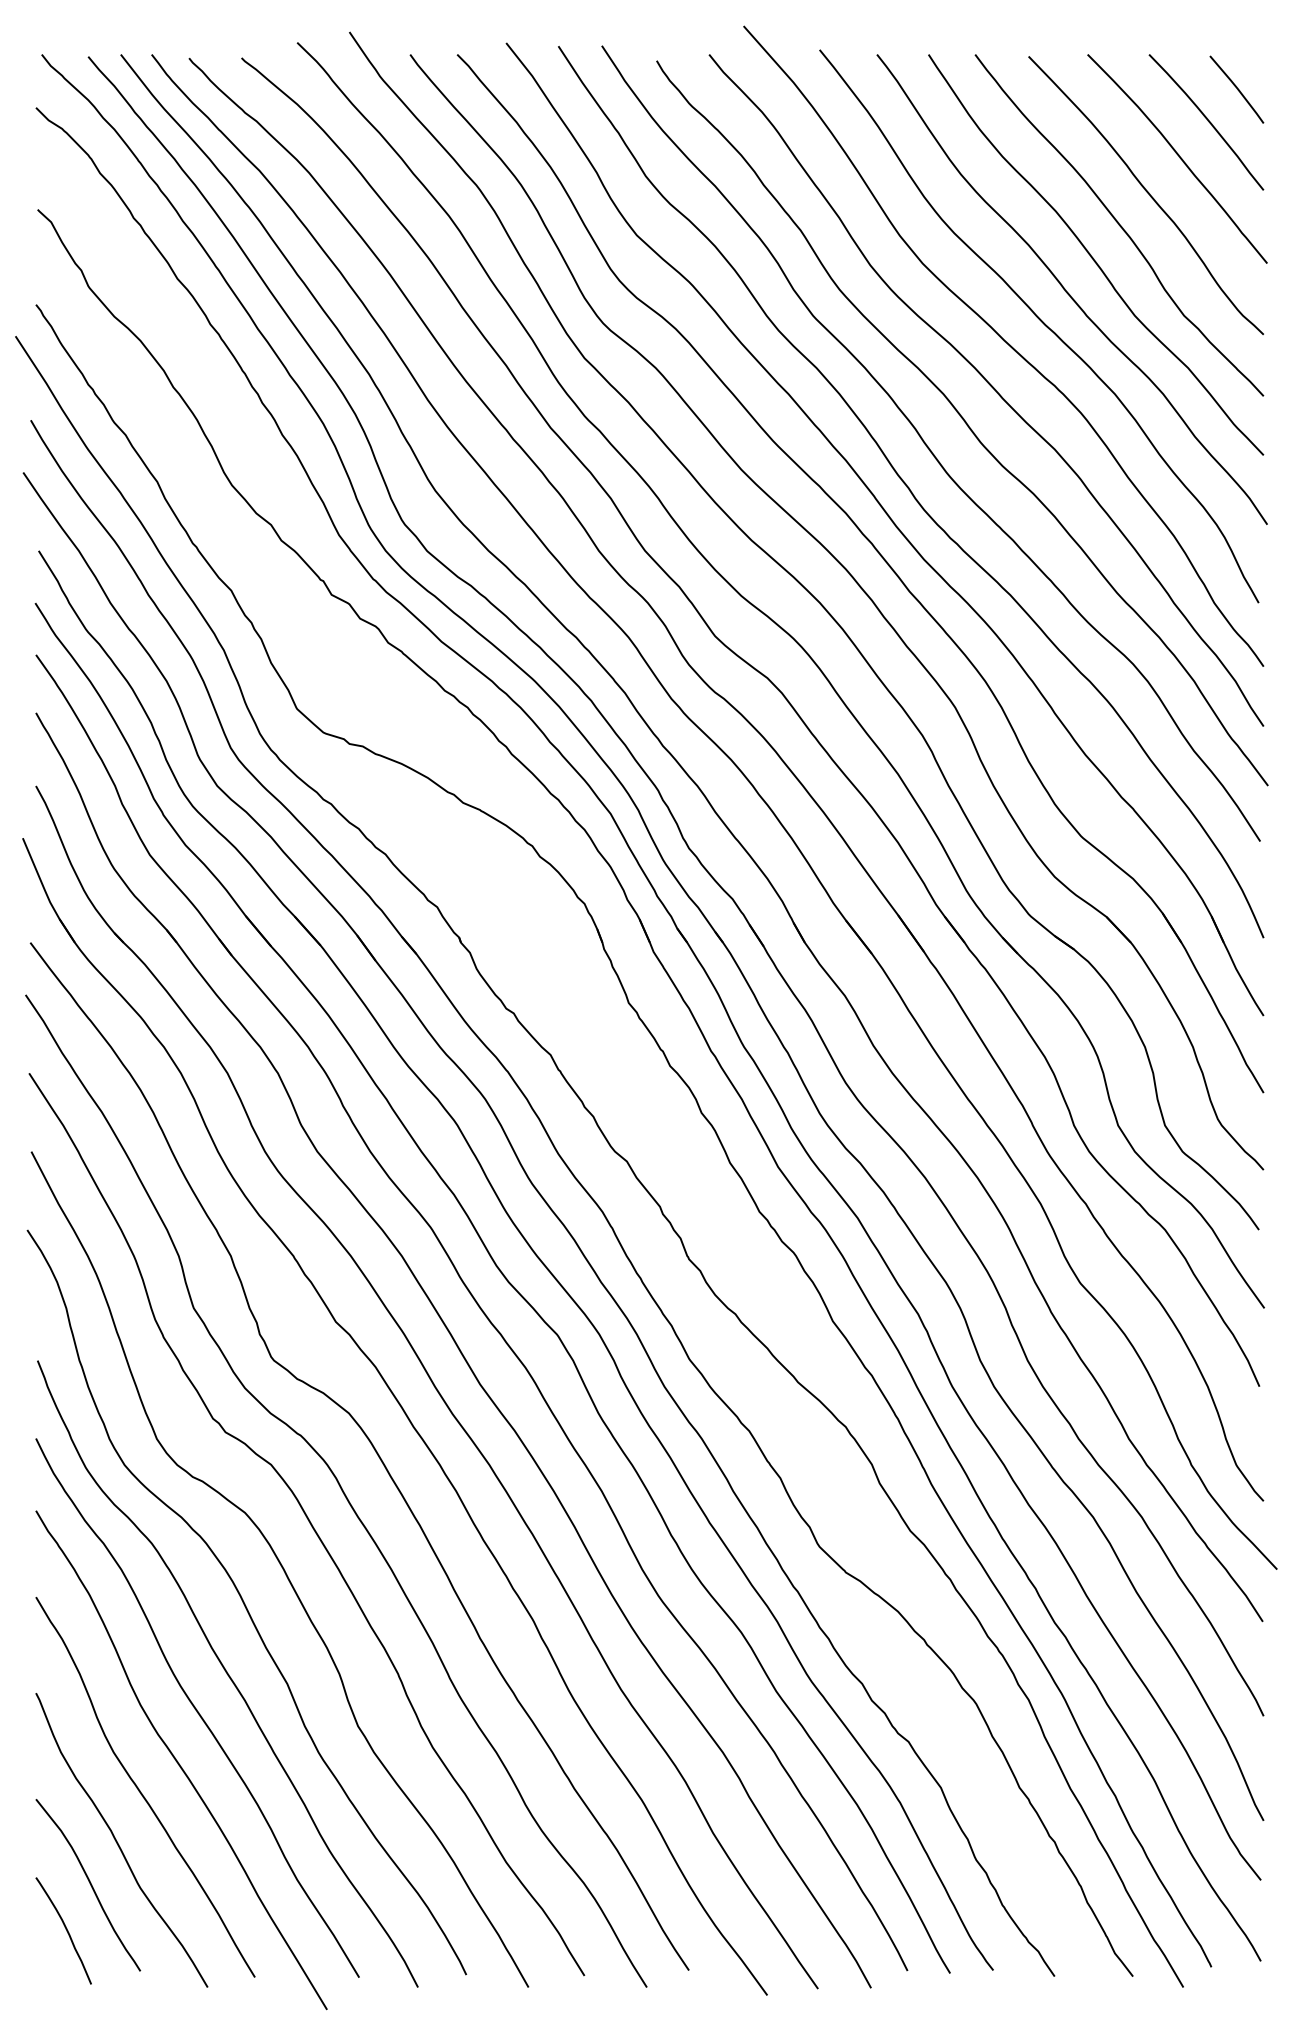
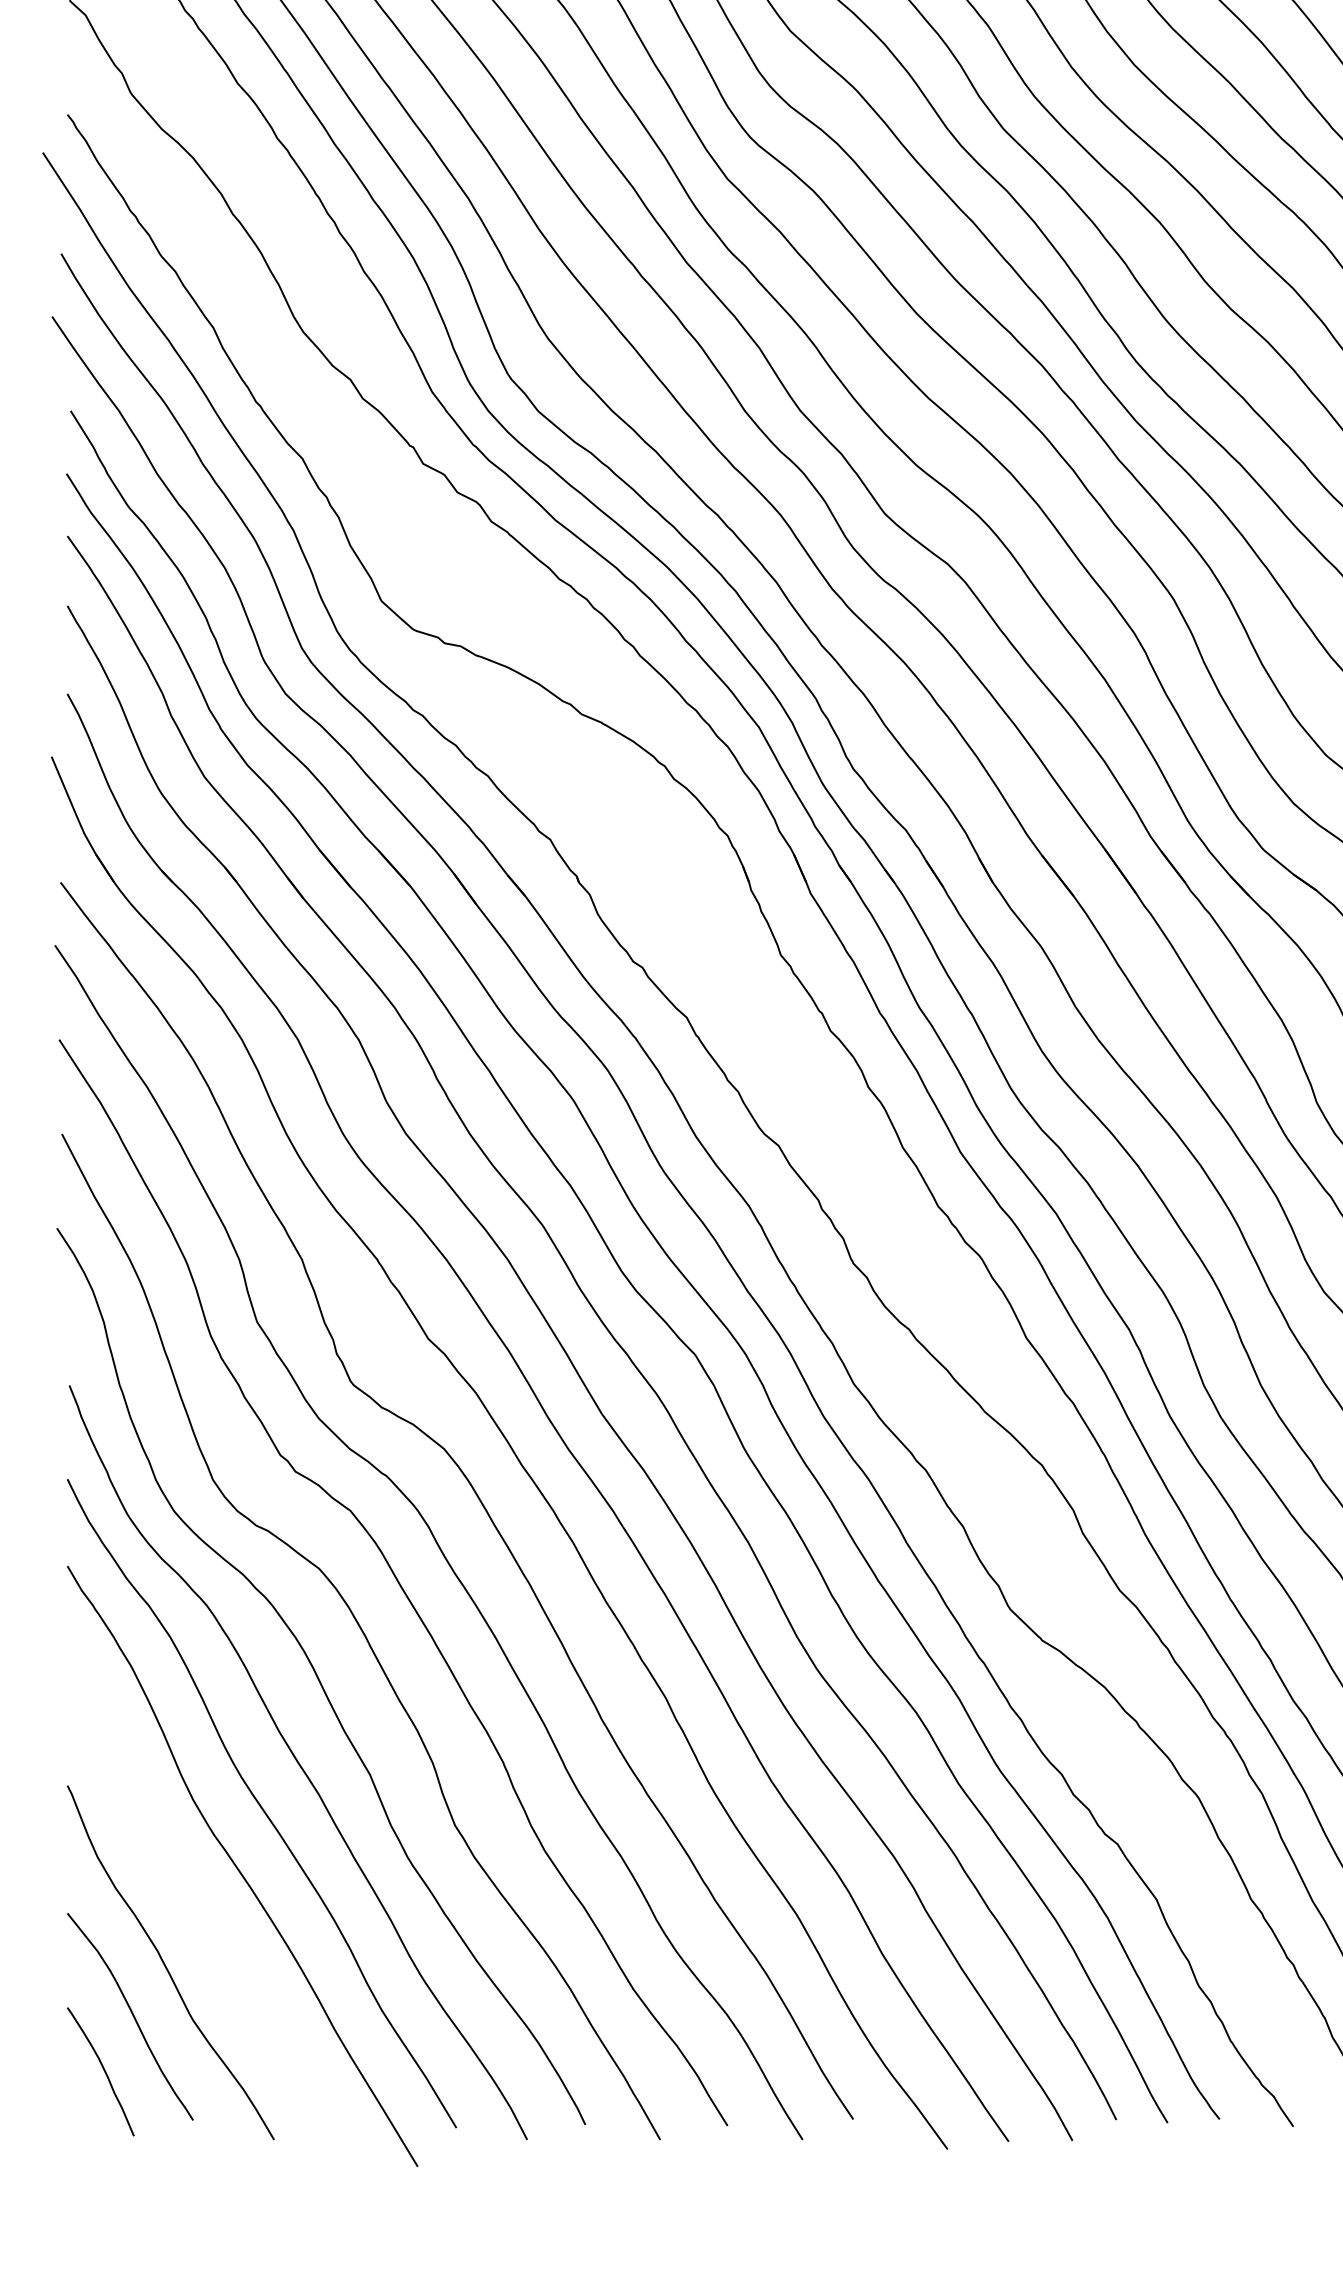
curve: (140, 1790) -> (193, 1902), removed

